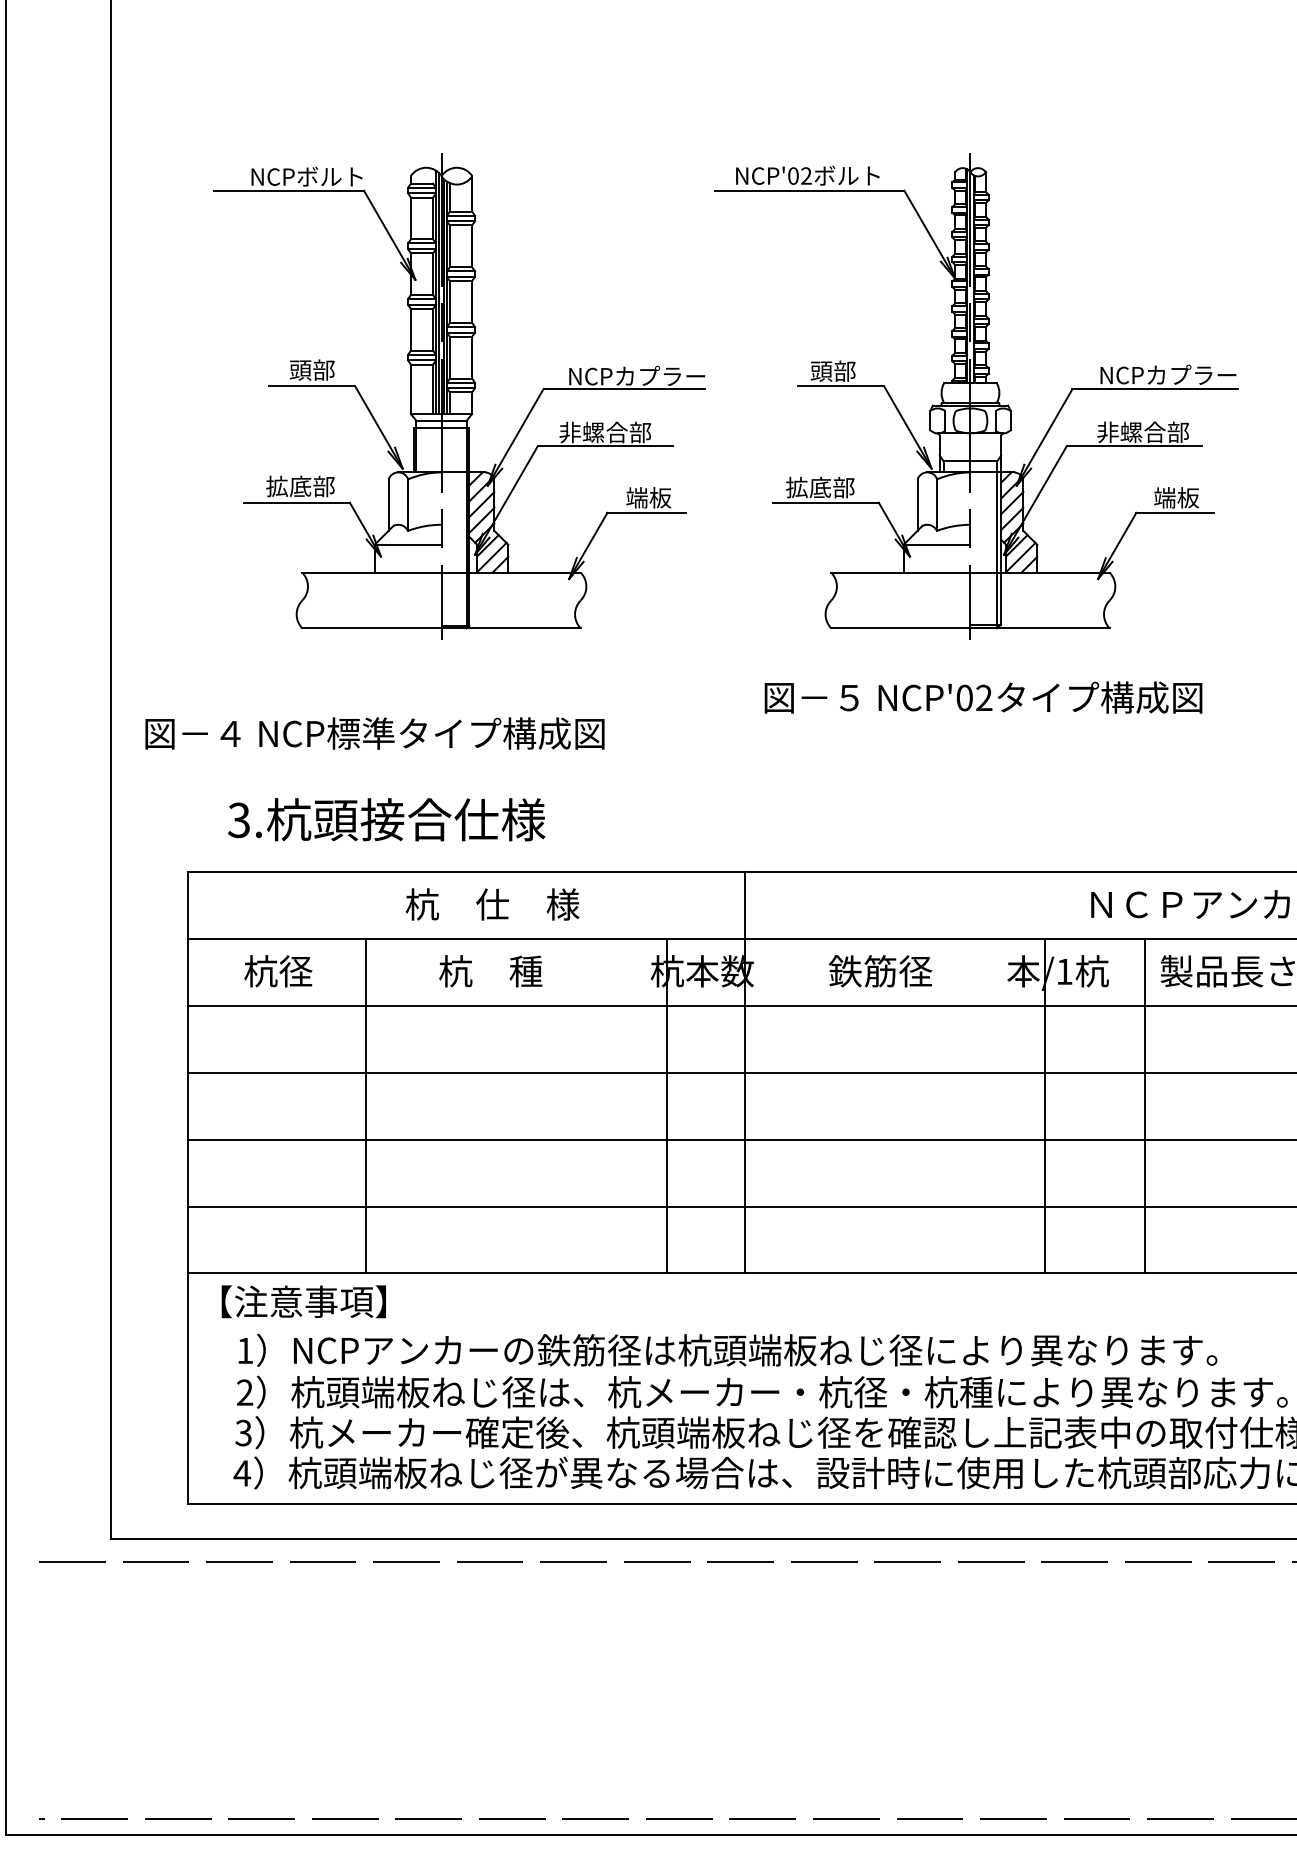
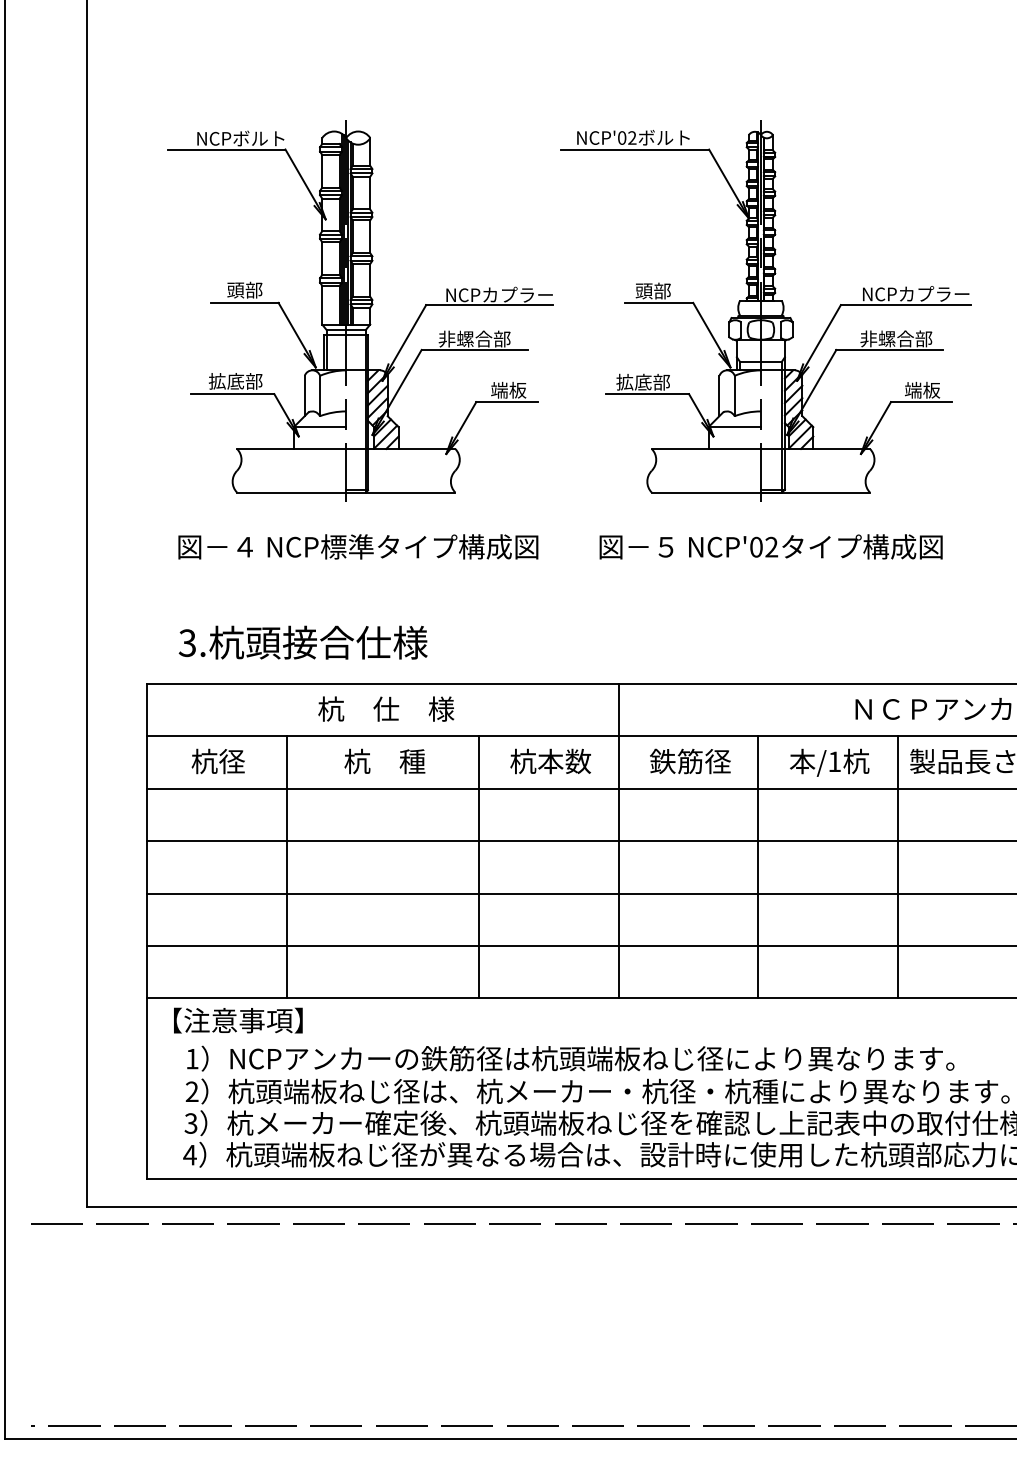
text: (374, 733) -> (357, 546), moved
line: (744, 1072) -> (618, 840), moved
line: (666, 1106) -> (478, 867), moved
line: (1045, 1106) -> (758, 867), moved

